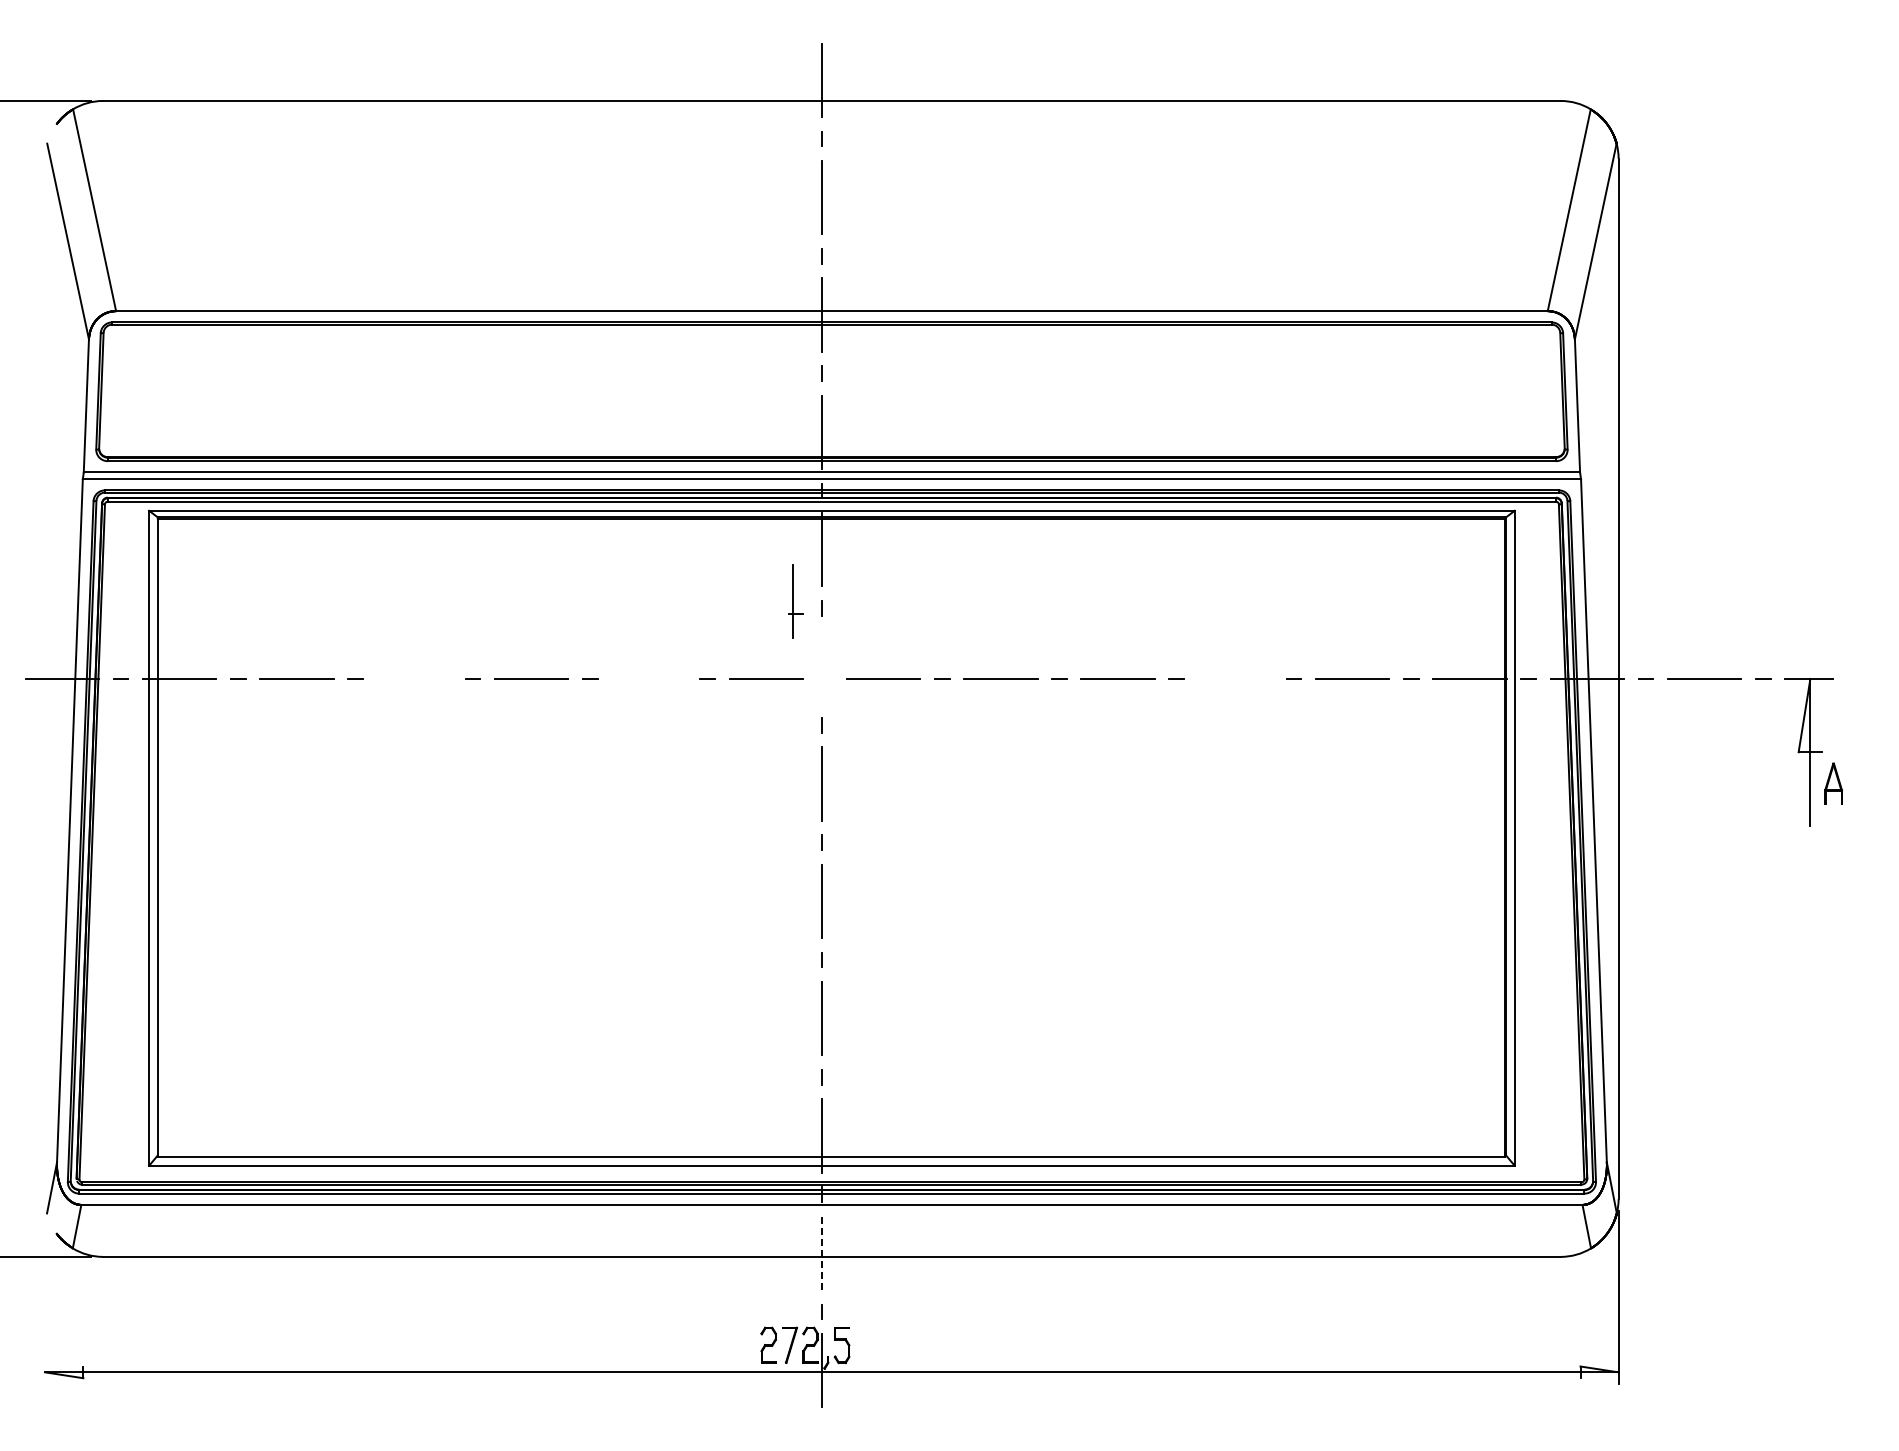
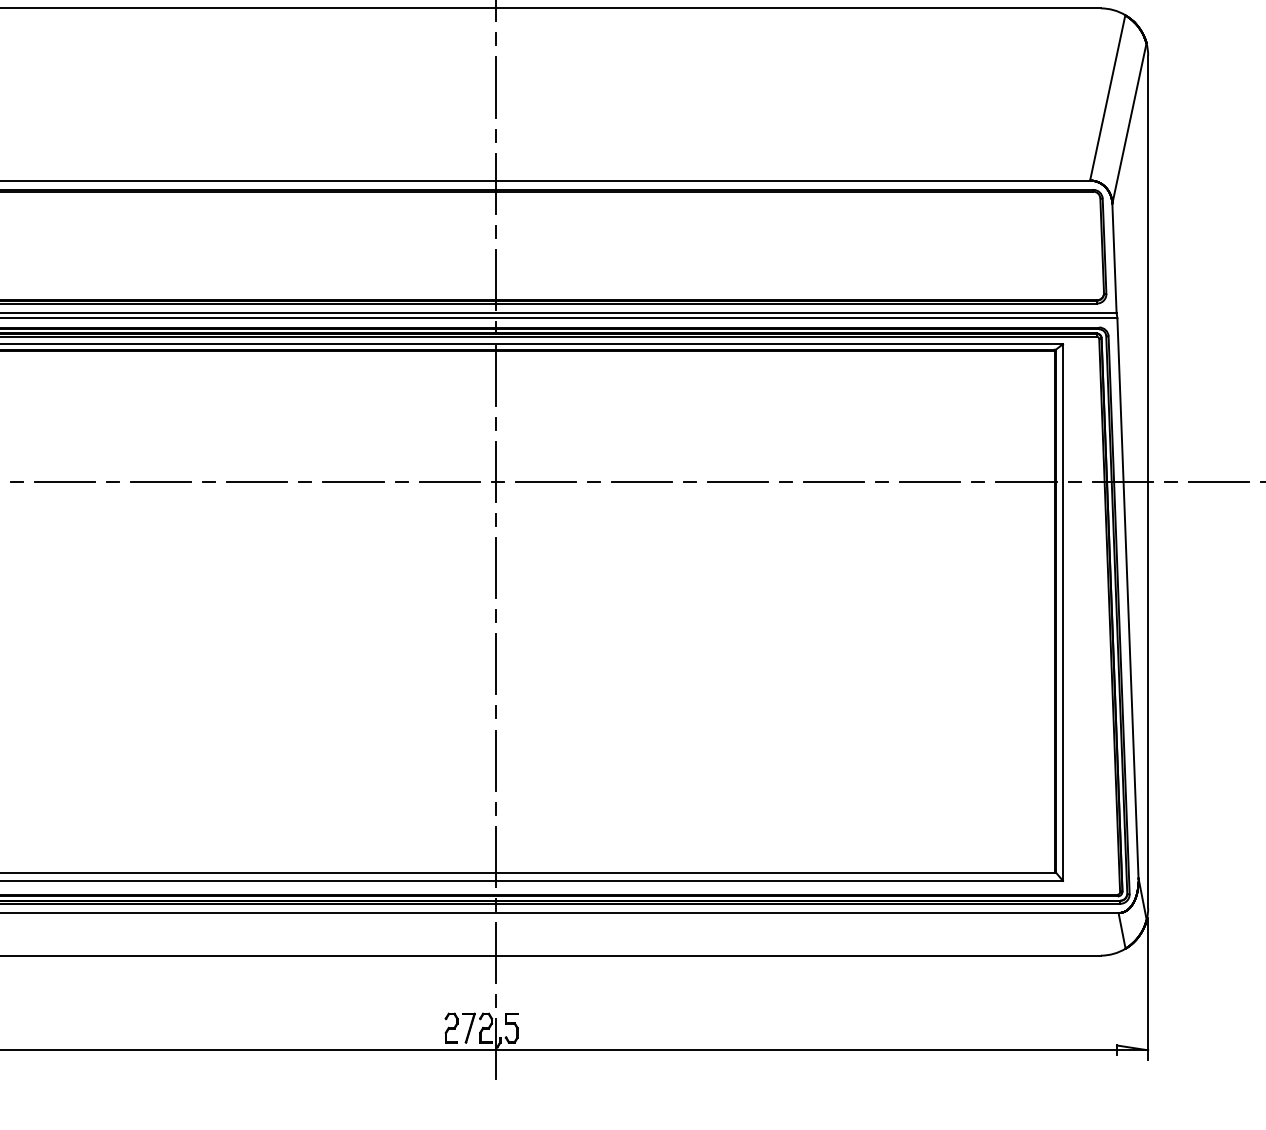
part: (795, 601) -> (497, 471), moved
line: (414, 678) -> (161, 481), added
line: (648, 678) -> (353, 481), added
line: (1235, 678) -> (834, 481), added
line: (822, 1253) -> (495, 952), dashed -> solid

